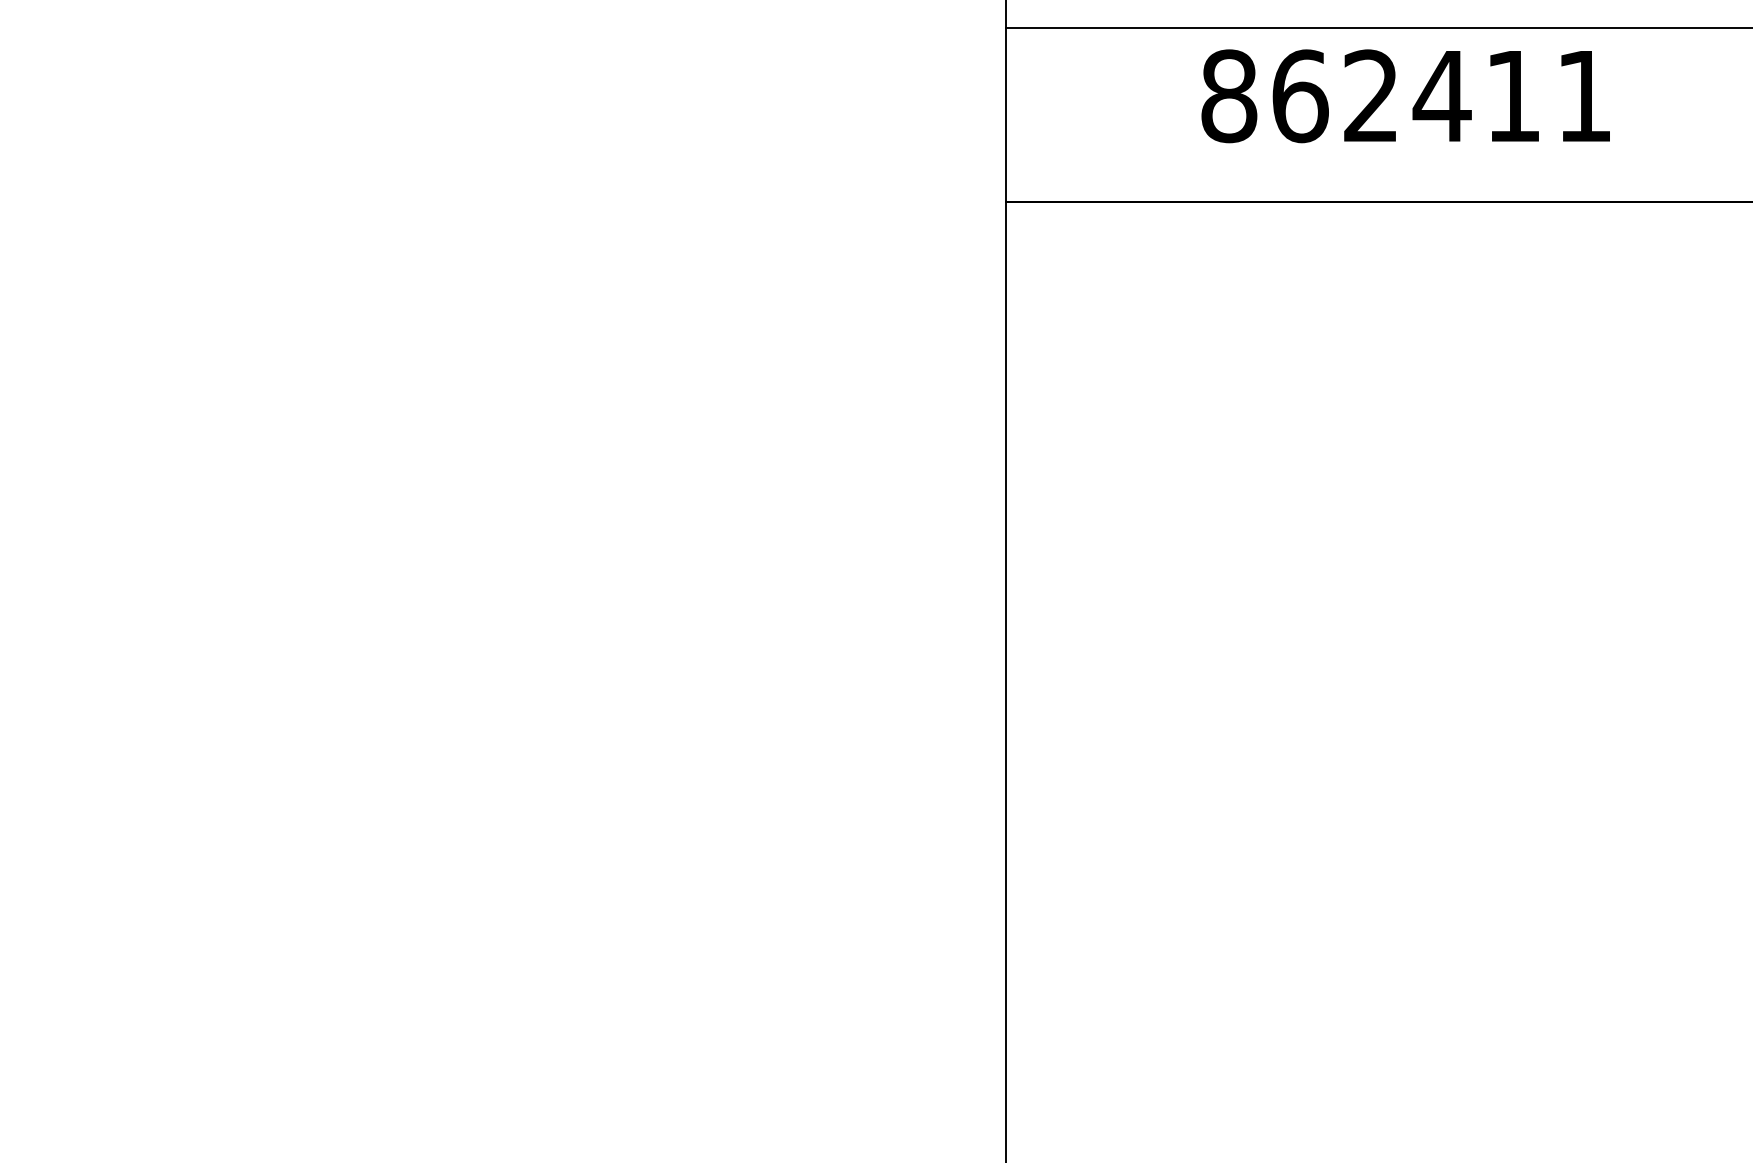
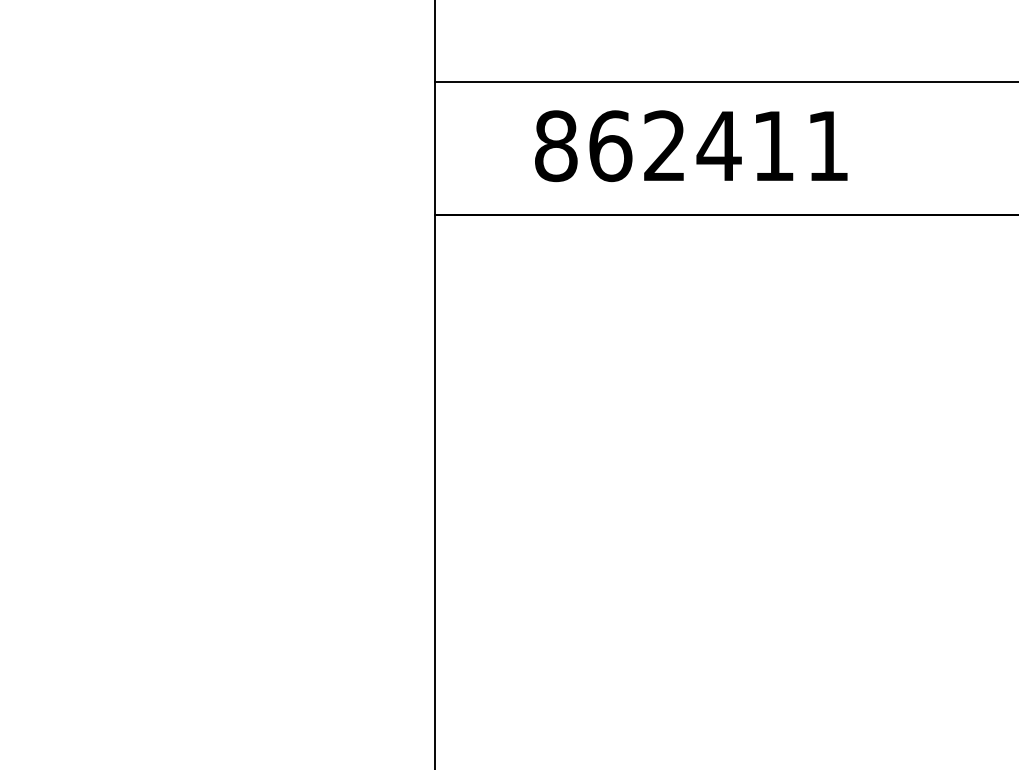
text: (1405, 96) -> (691, 146), moved

